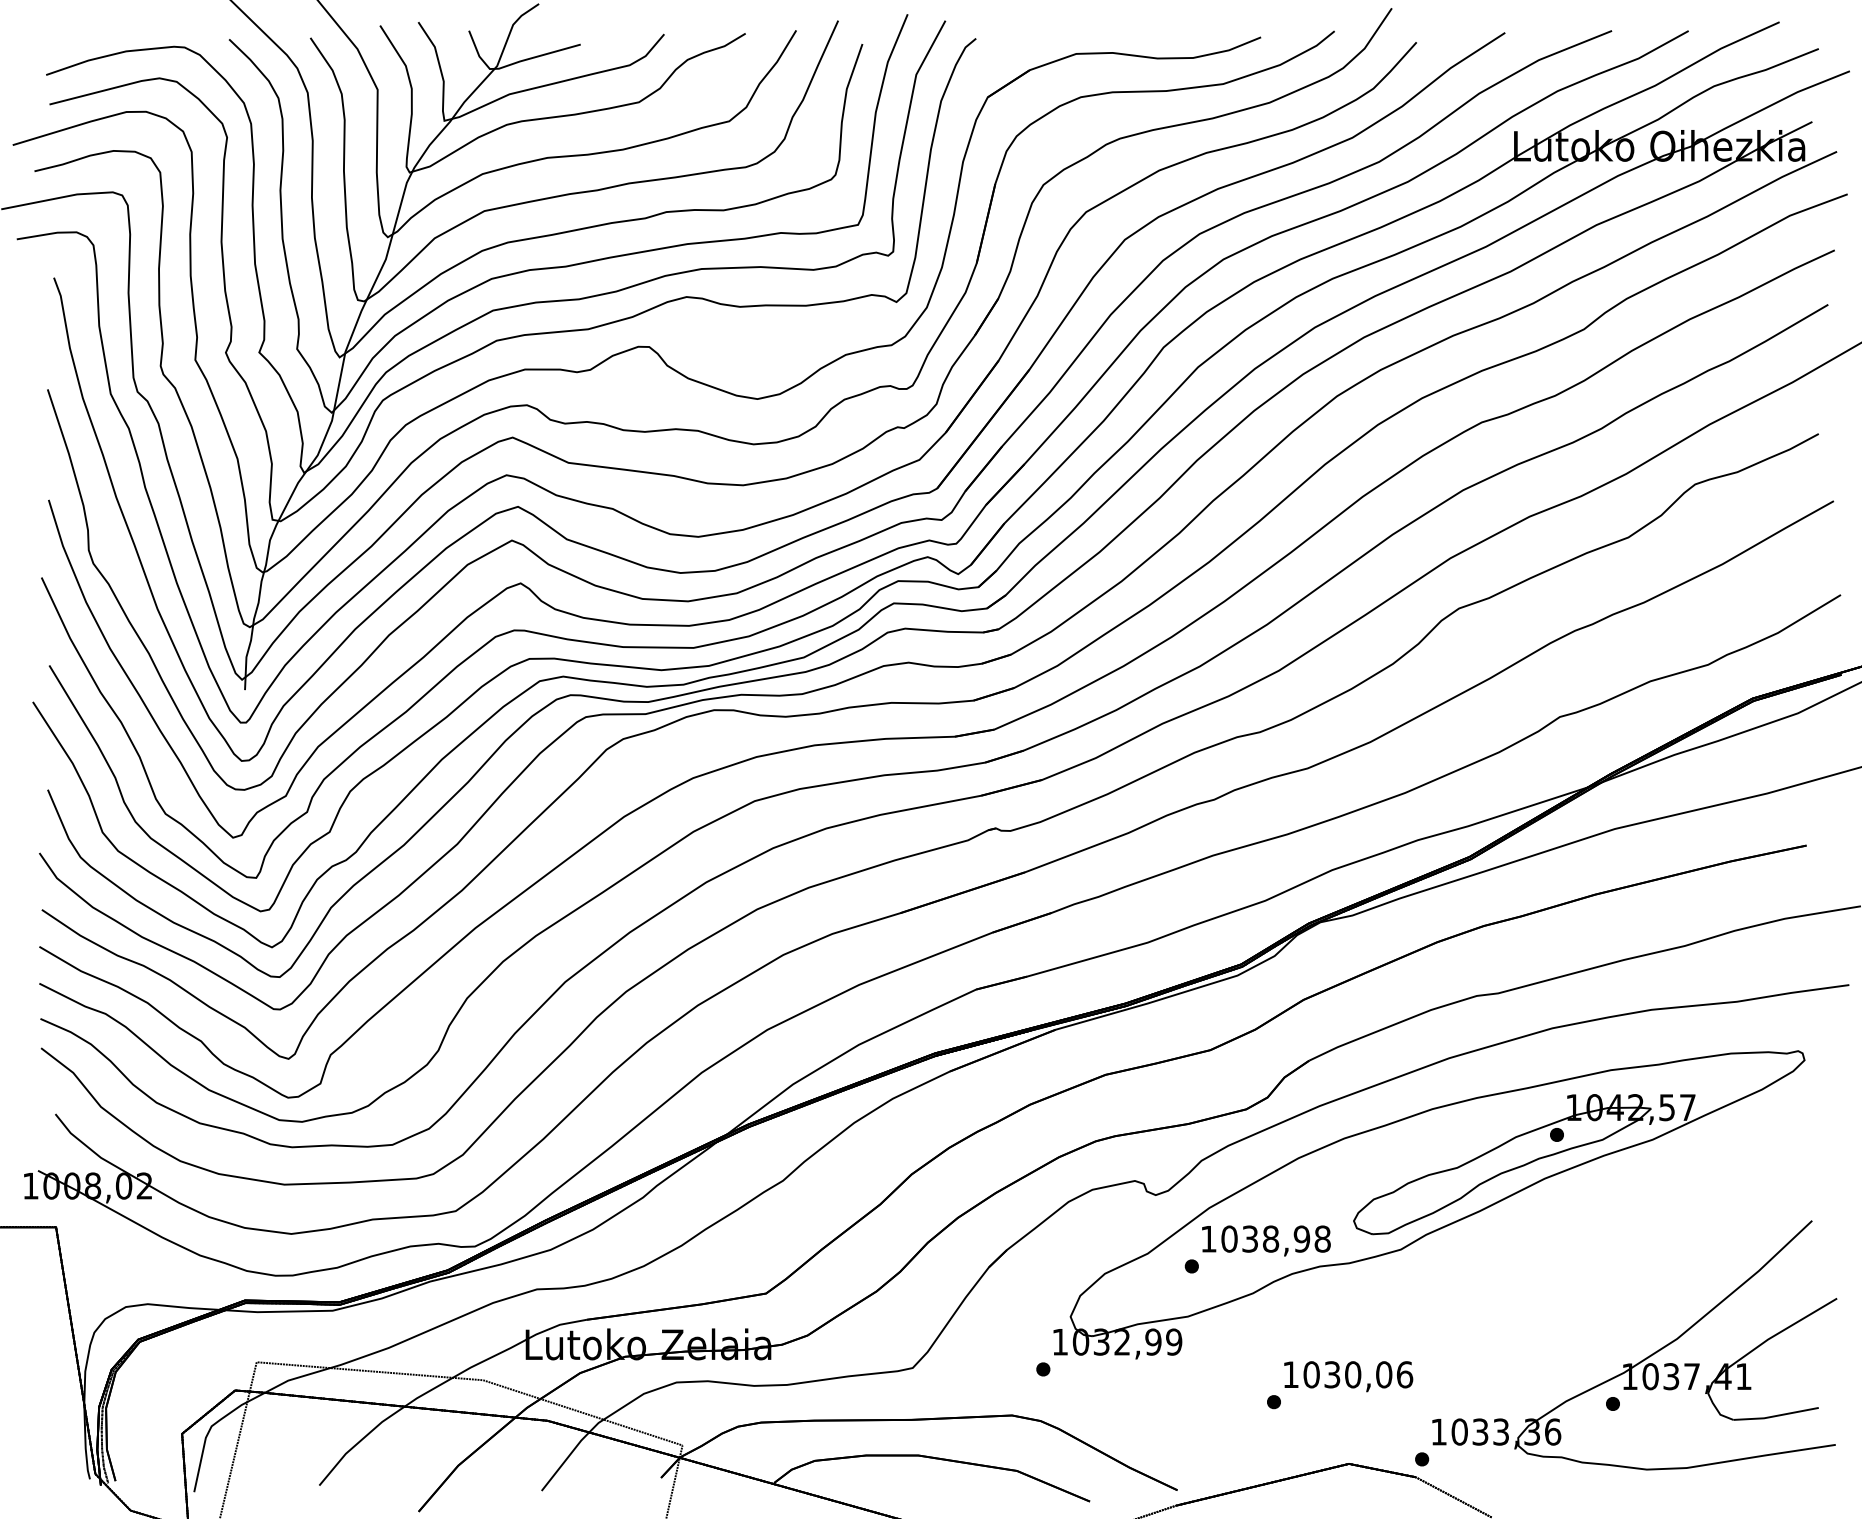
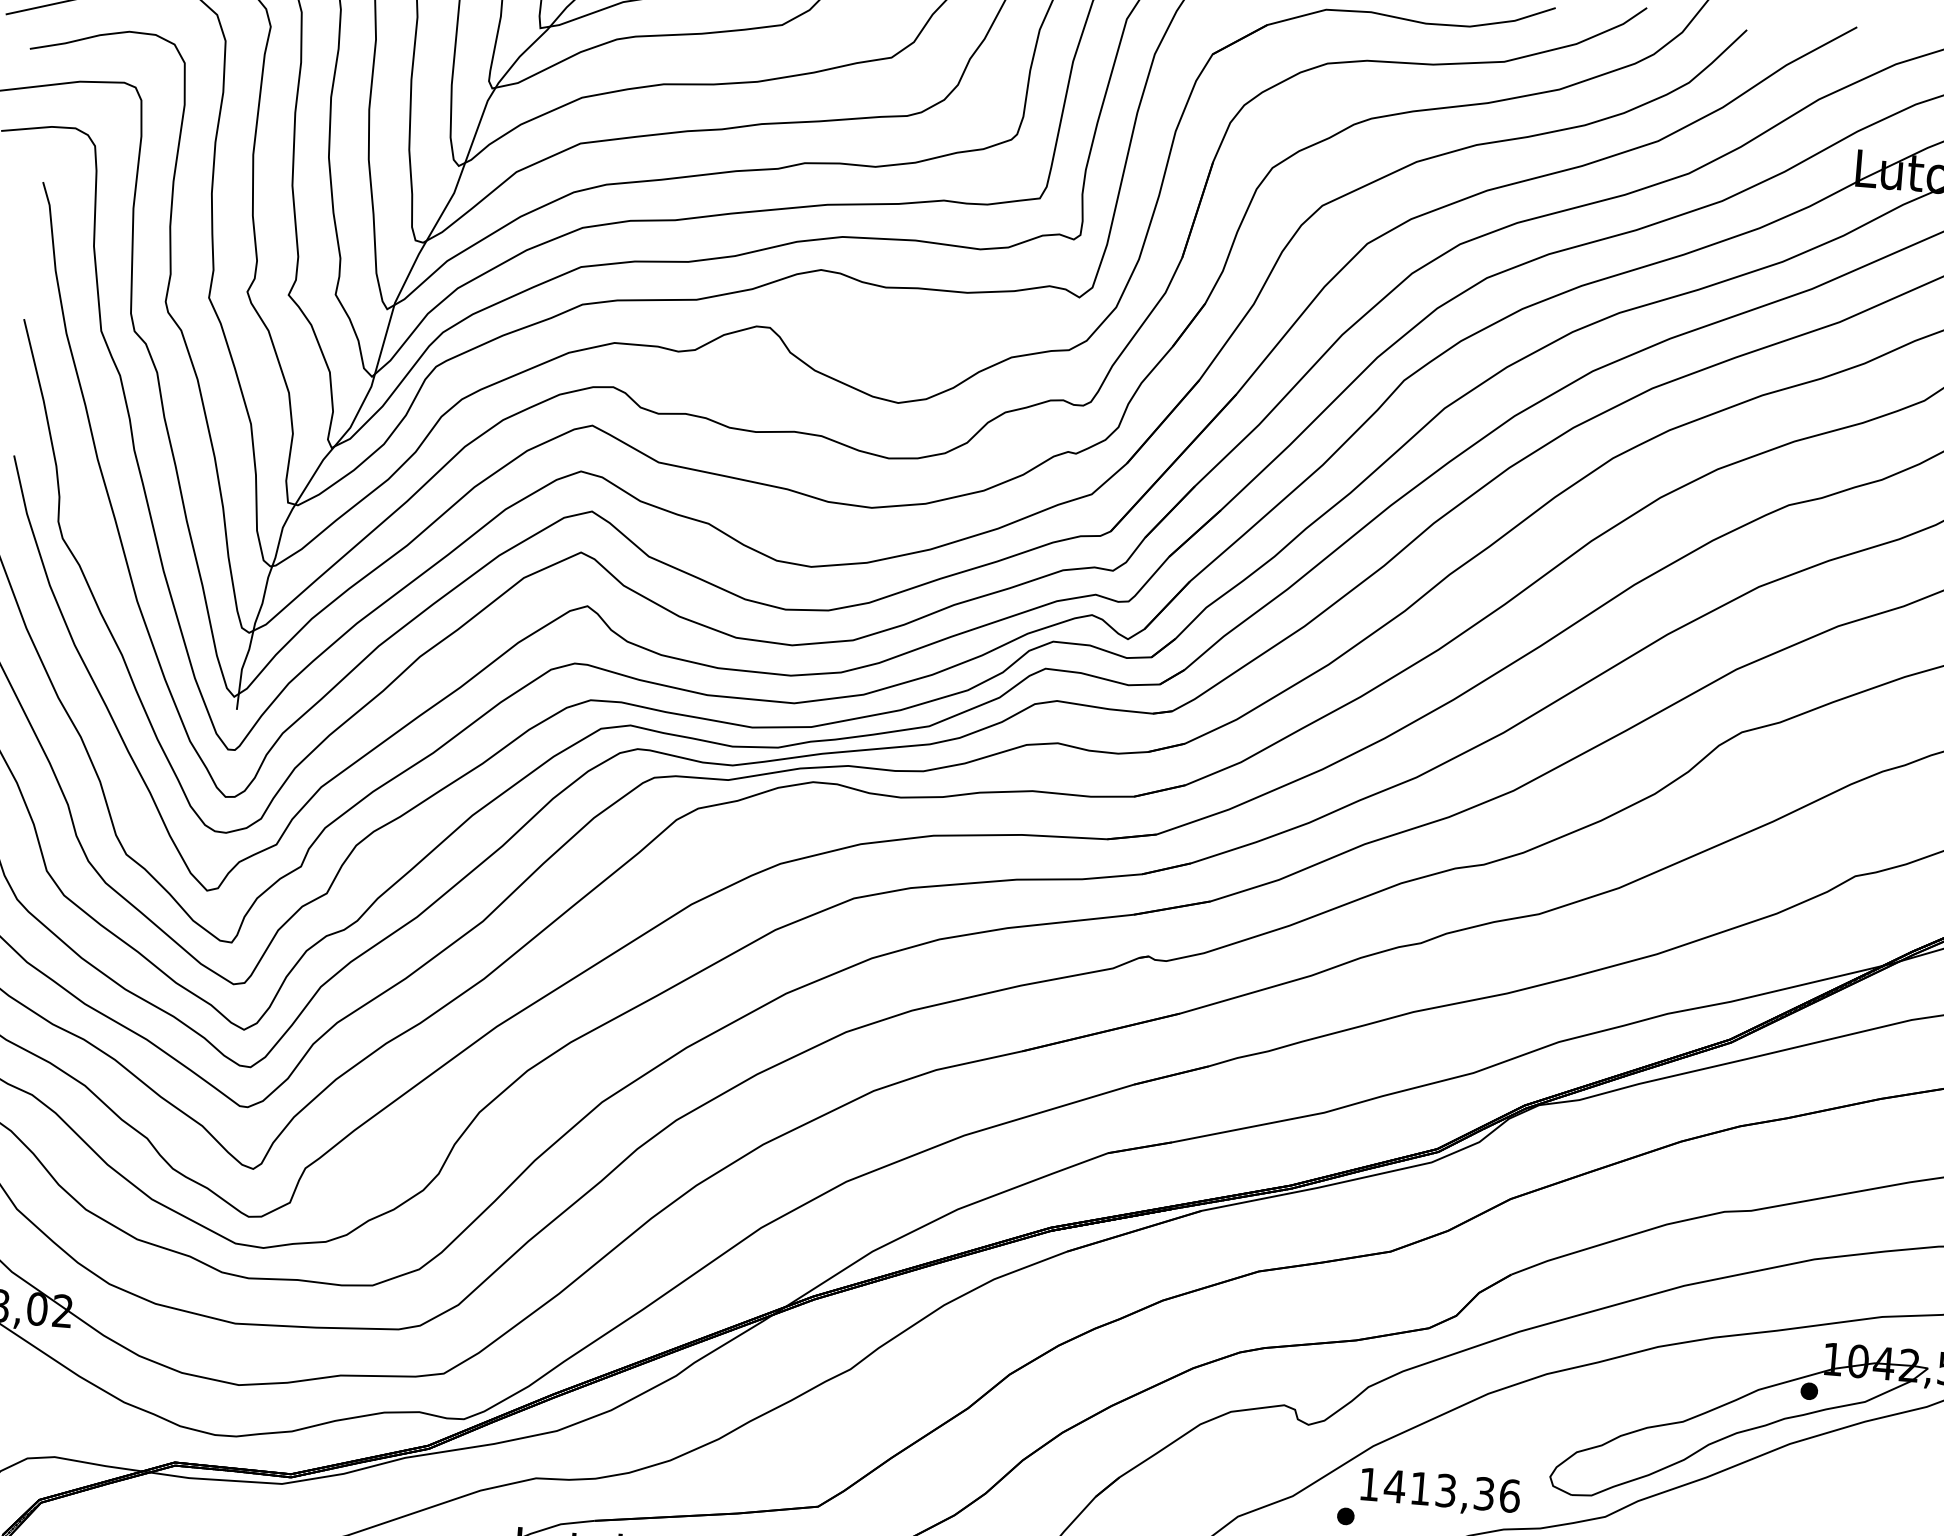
text: (1275, 1238) -> (1451, 1490), 1038,98 -> 1413,36

